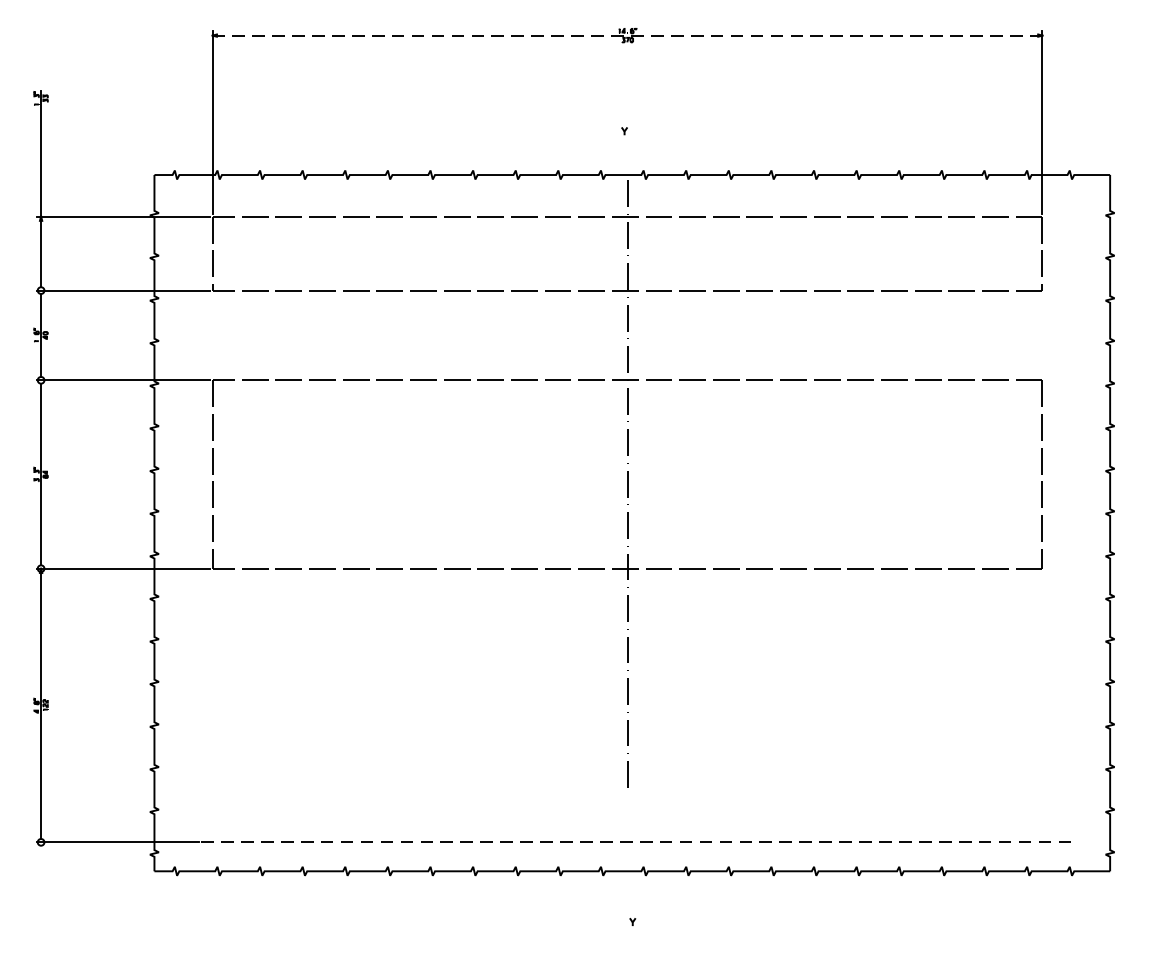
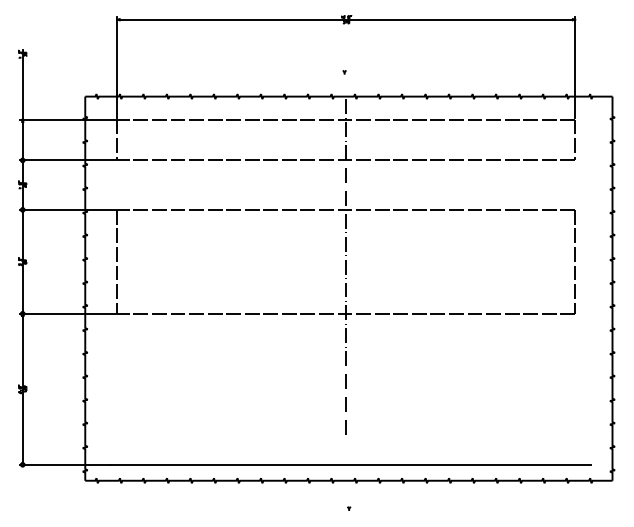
line: (627, 35) -> (346, 19), dashed -> solid
line: (635, 841) -> (350, 464), dashed -> solid

